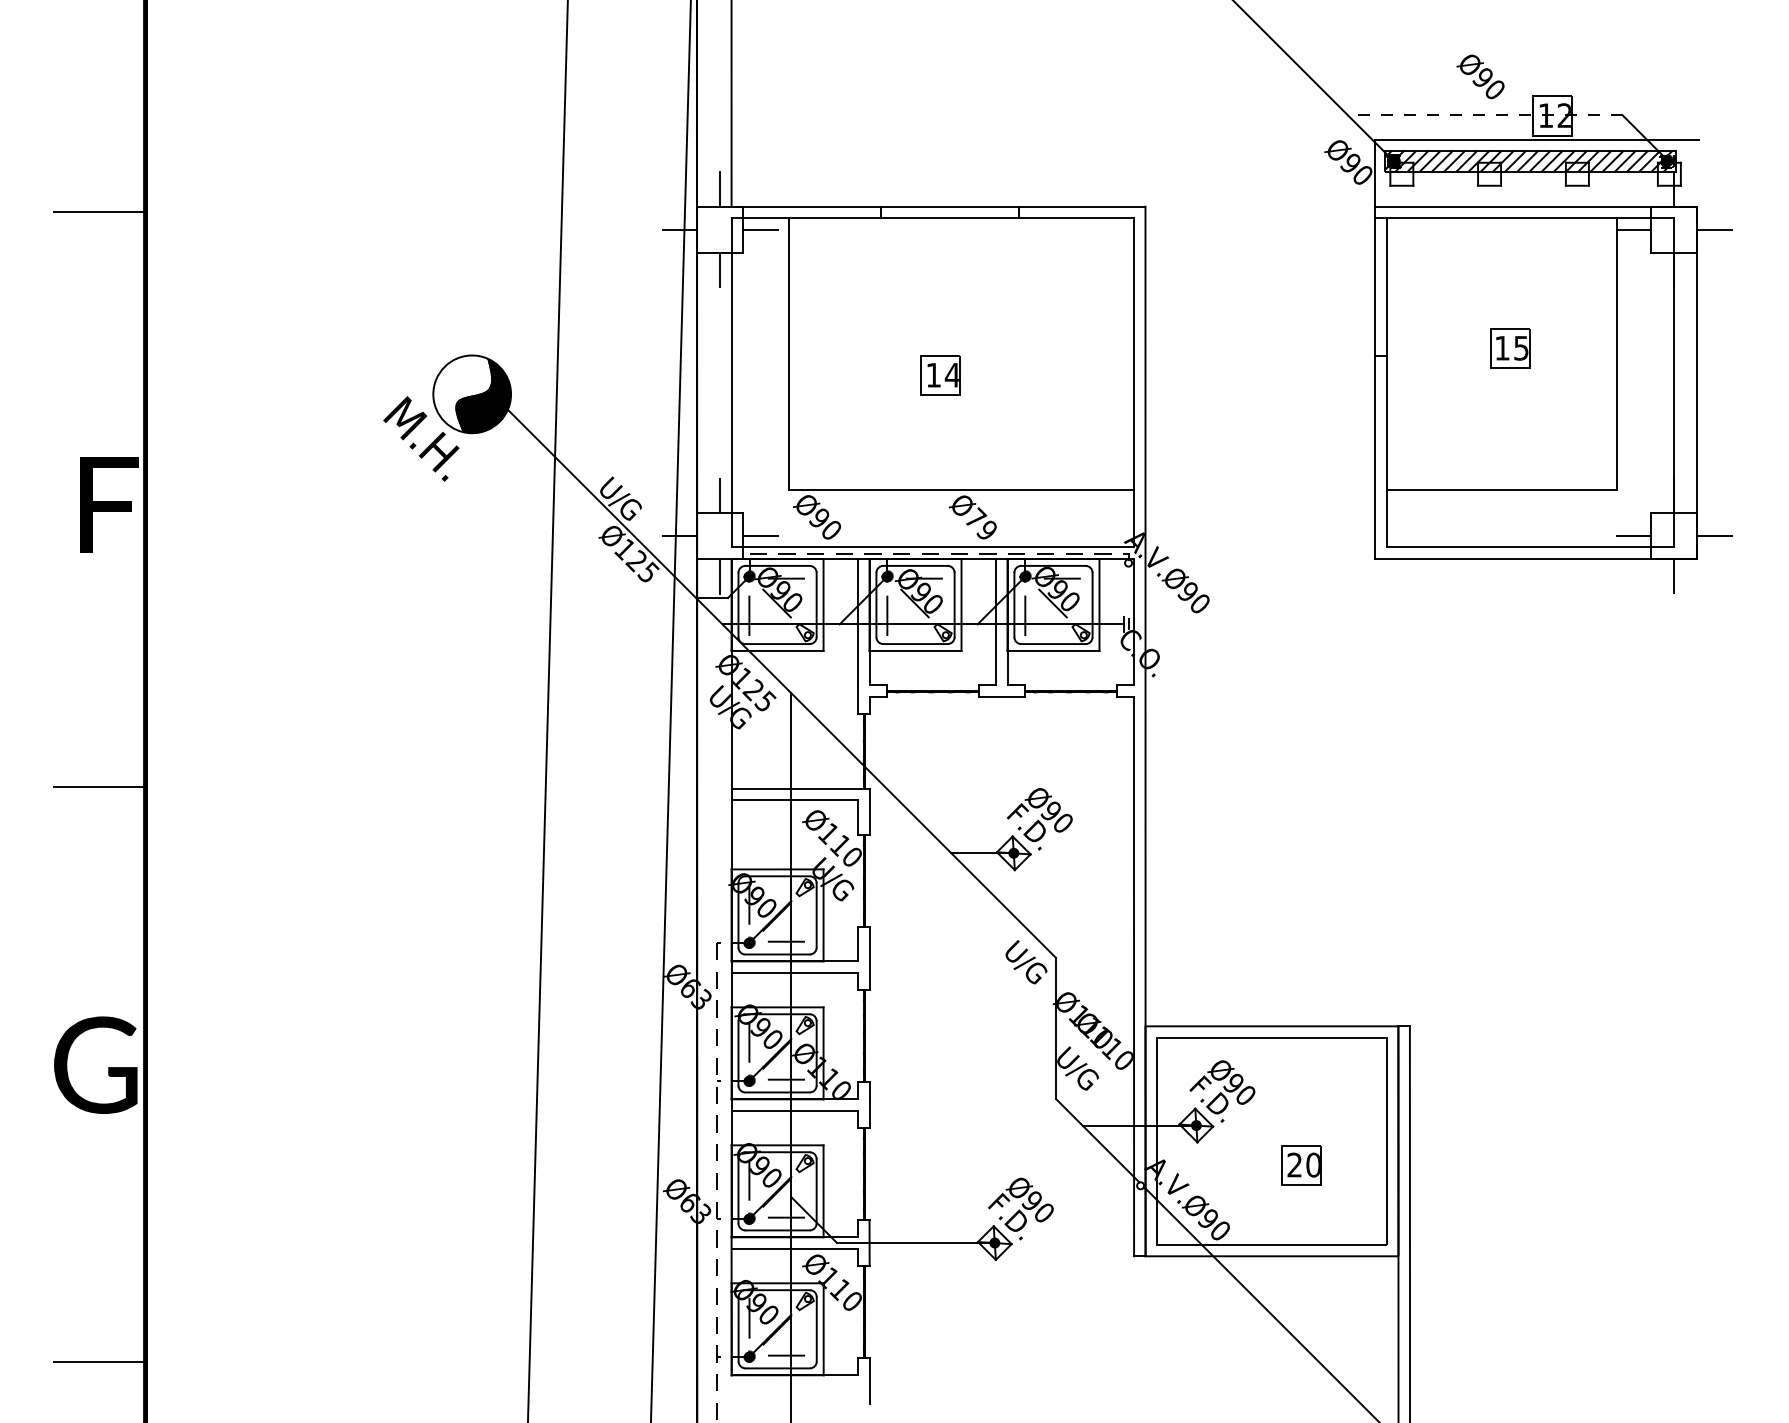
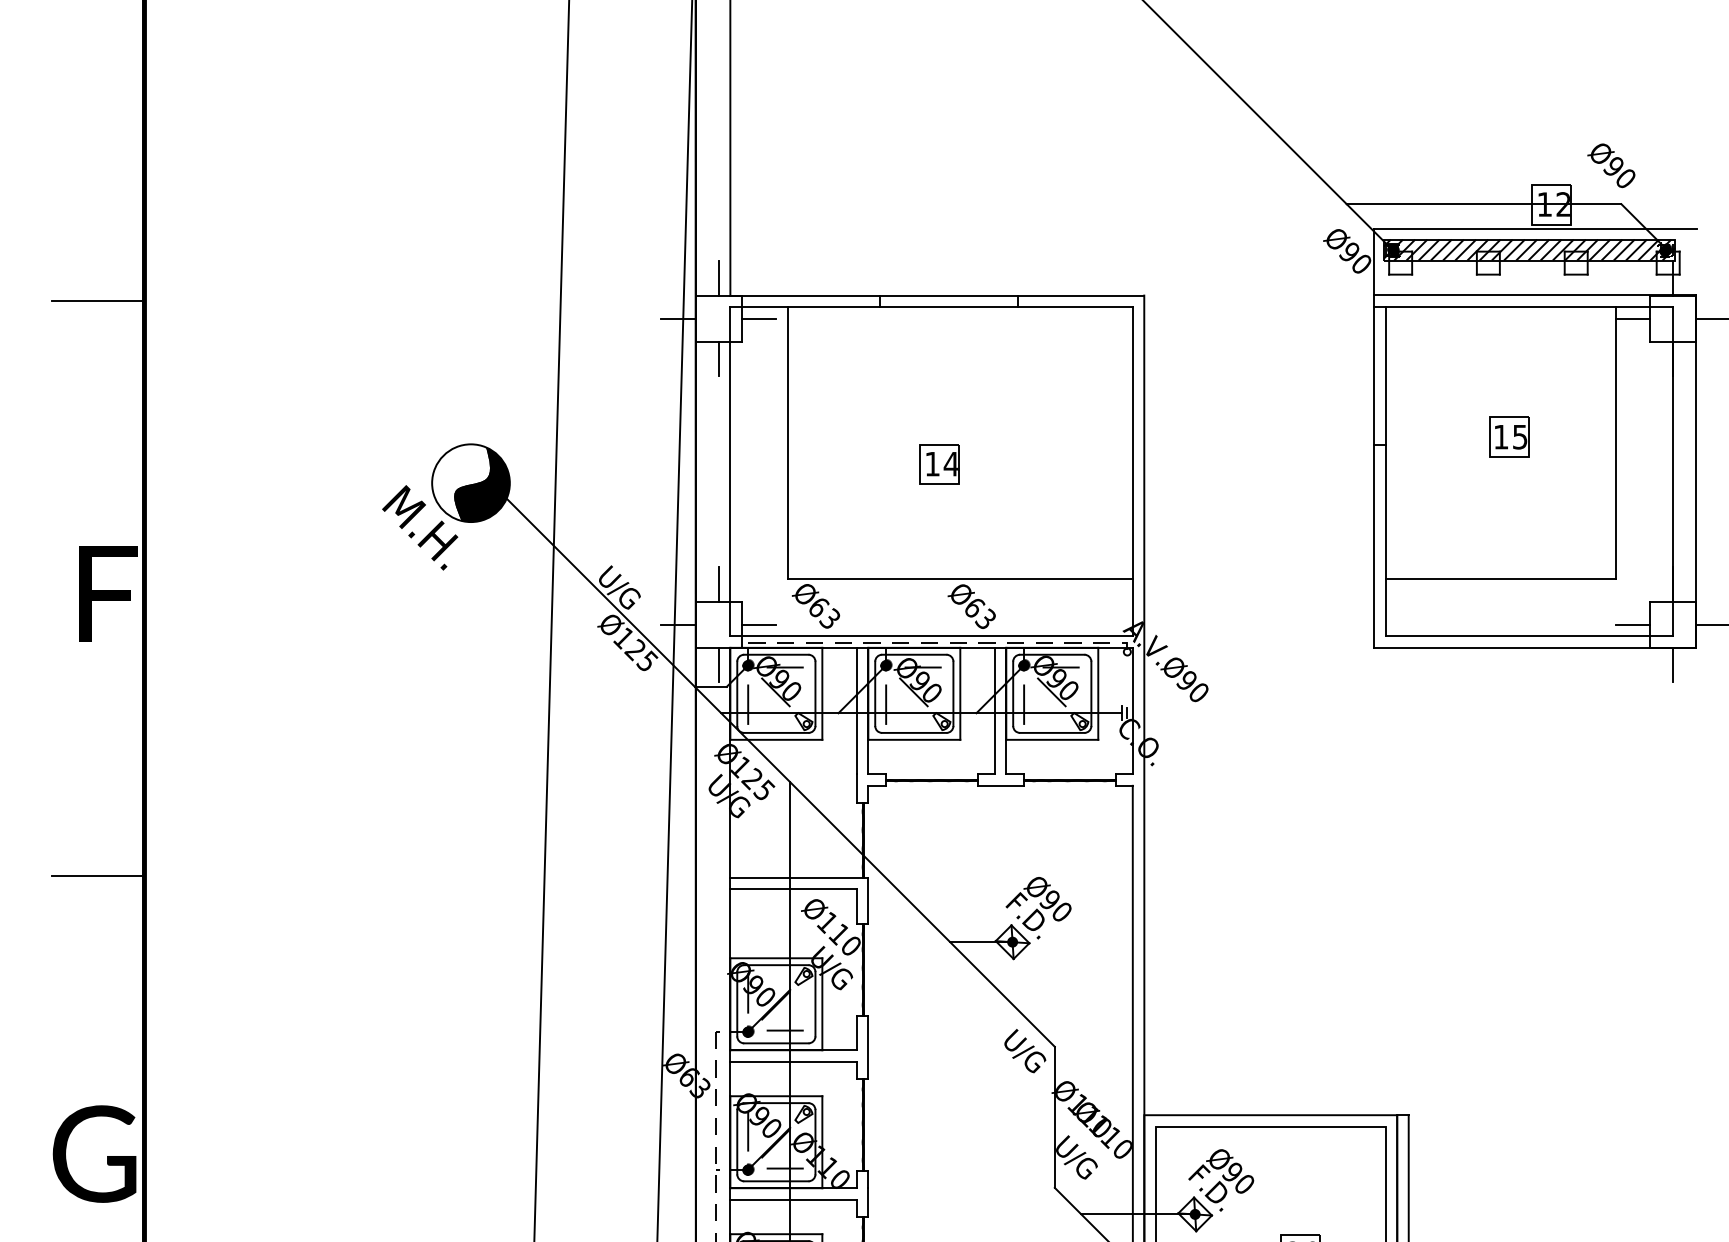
text: (1480, 76) -> (1611, 165), moved
line: (1484, 115) -> (1483, 204), dashed -> solid
text: (825, 523) -> (824, 612), Ø90 -> Ø63
text: (981, 523) -> (980, 612), Ø79 -> Ø63

